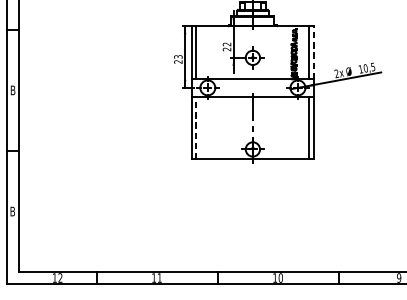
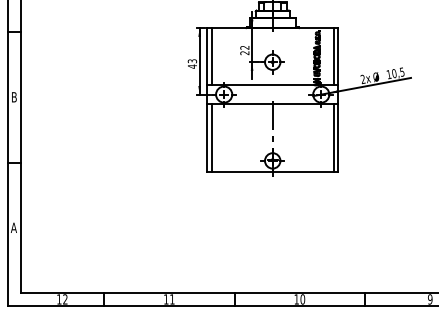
line: (313, 52) -> (338, 56), dashed -> solid
text: (177, 61) -> (191, 66), 23 -> 43
line: (196, 127) -> (211, 137), dashed -> solid
text: (12, 211) -> (13, 227), B -> A

